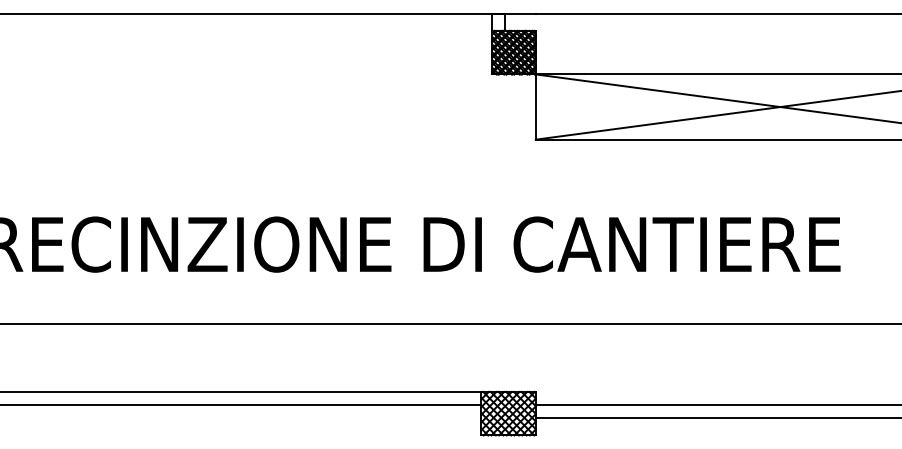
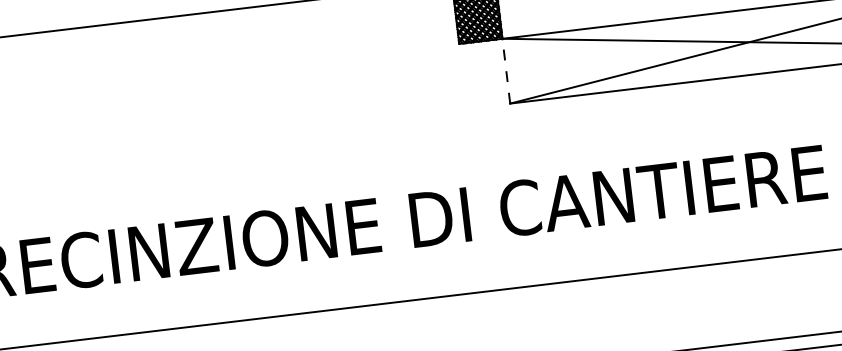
line: (535, 107) -> (506, 71), solid -> dashed

